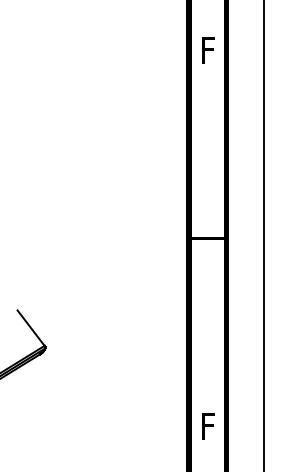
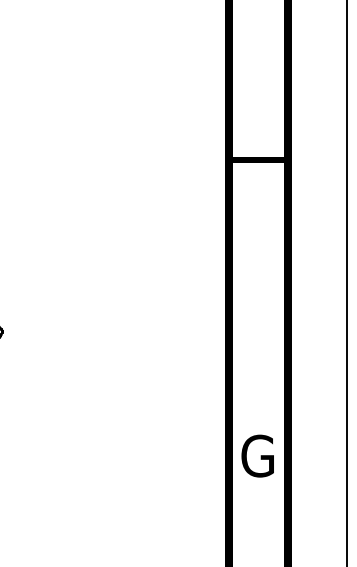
text: (207, 426) -> (257, 455), F -> G

